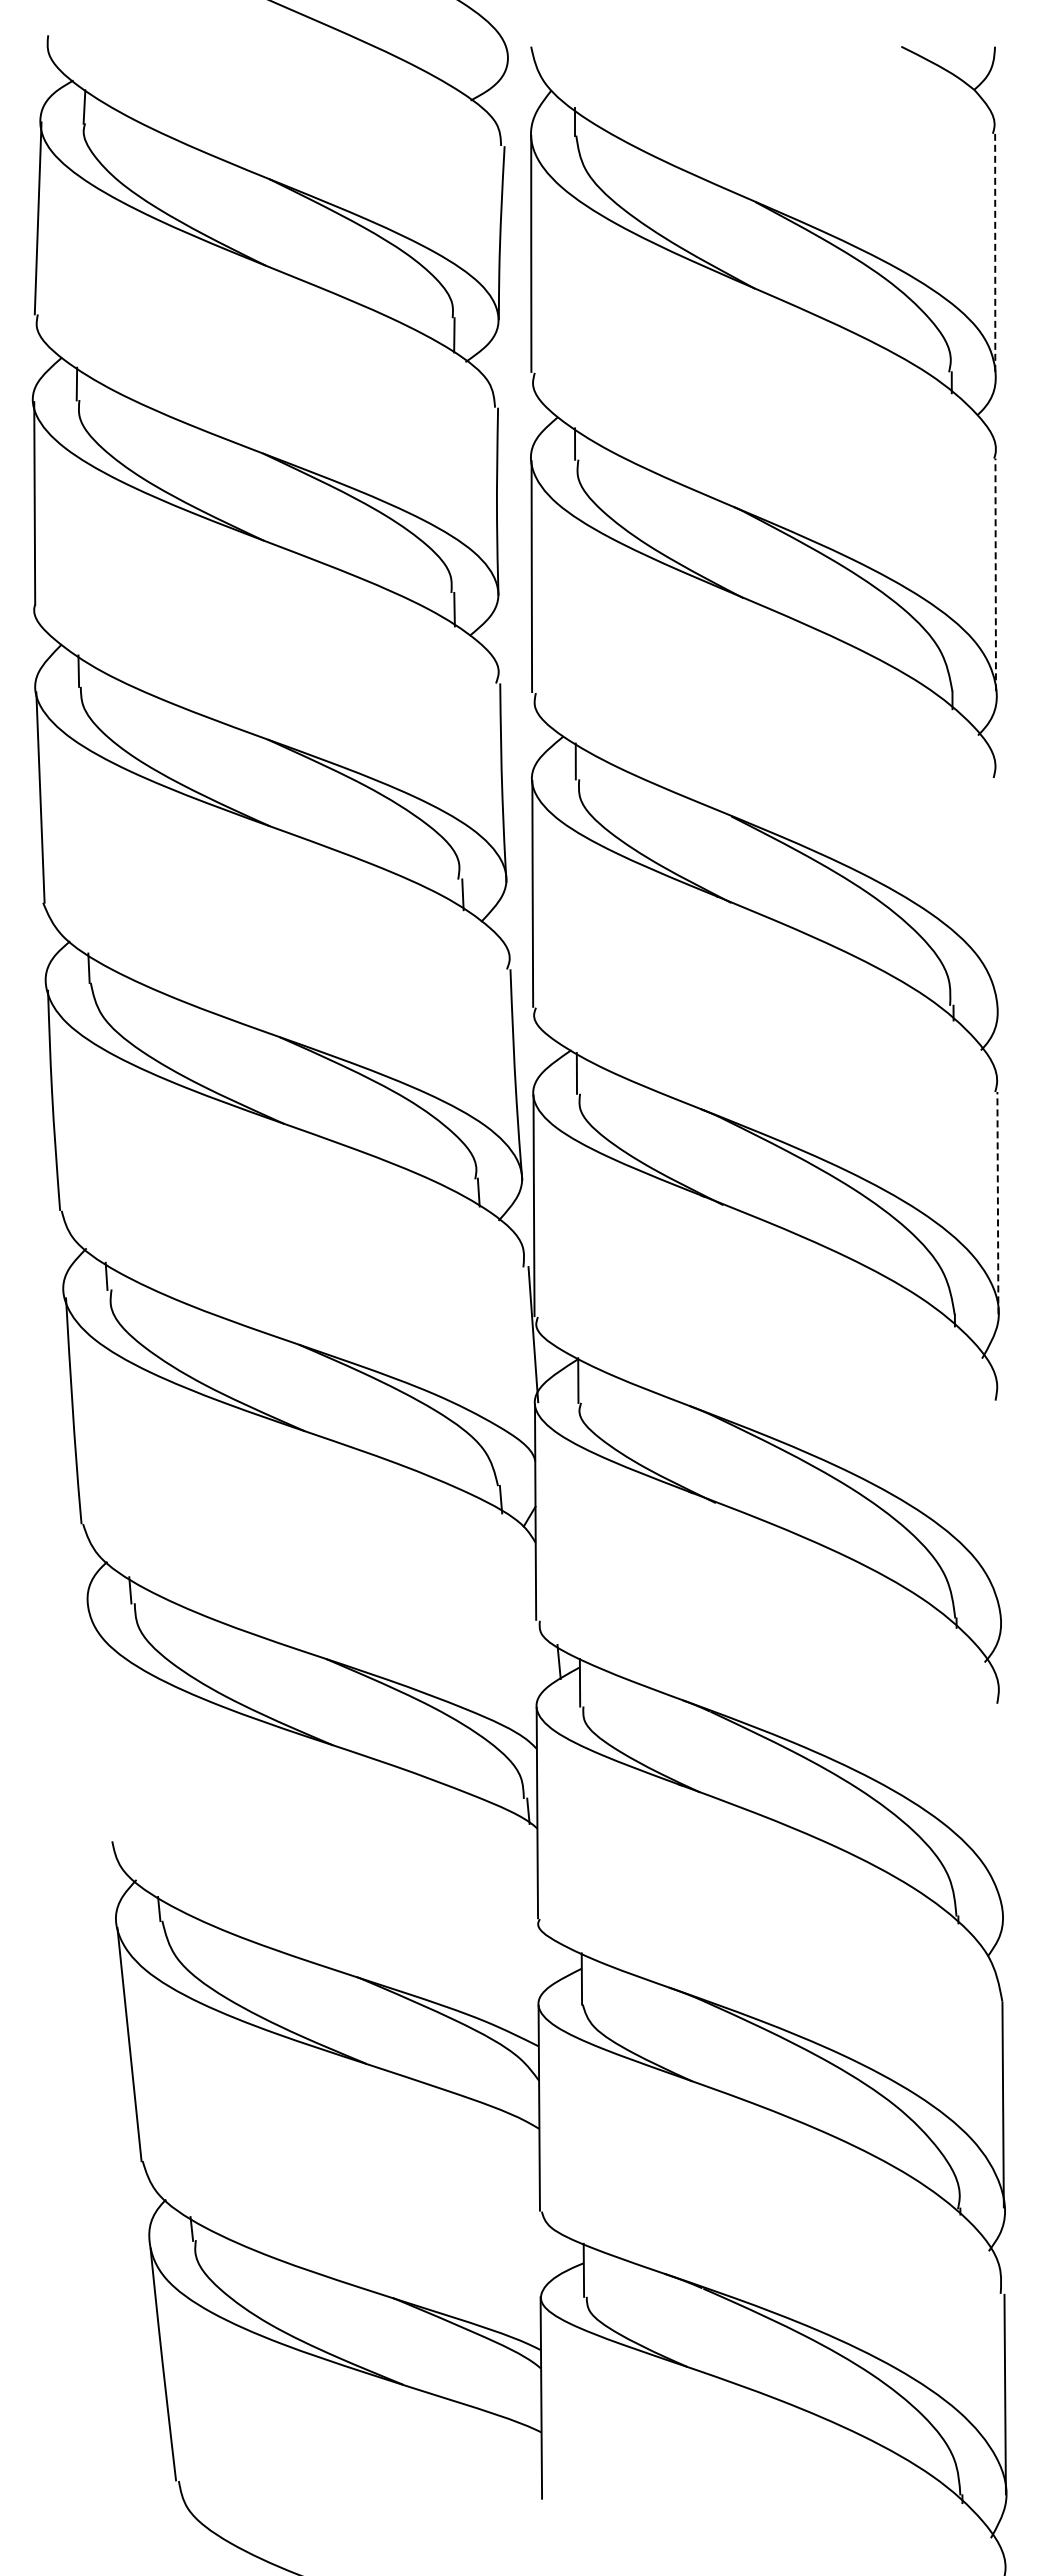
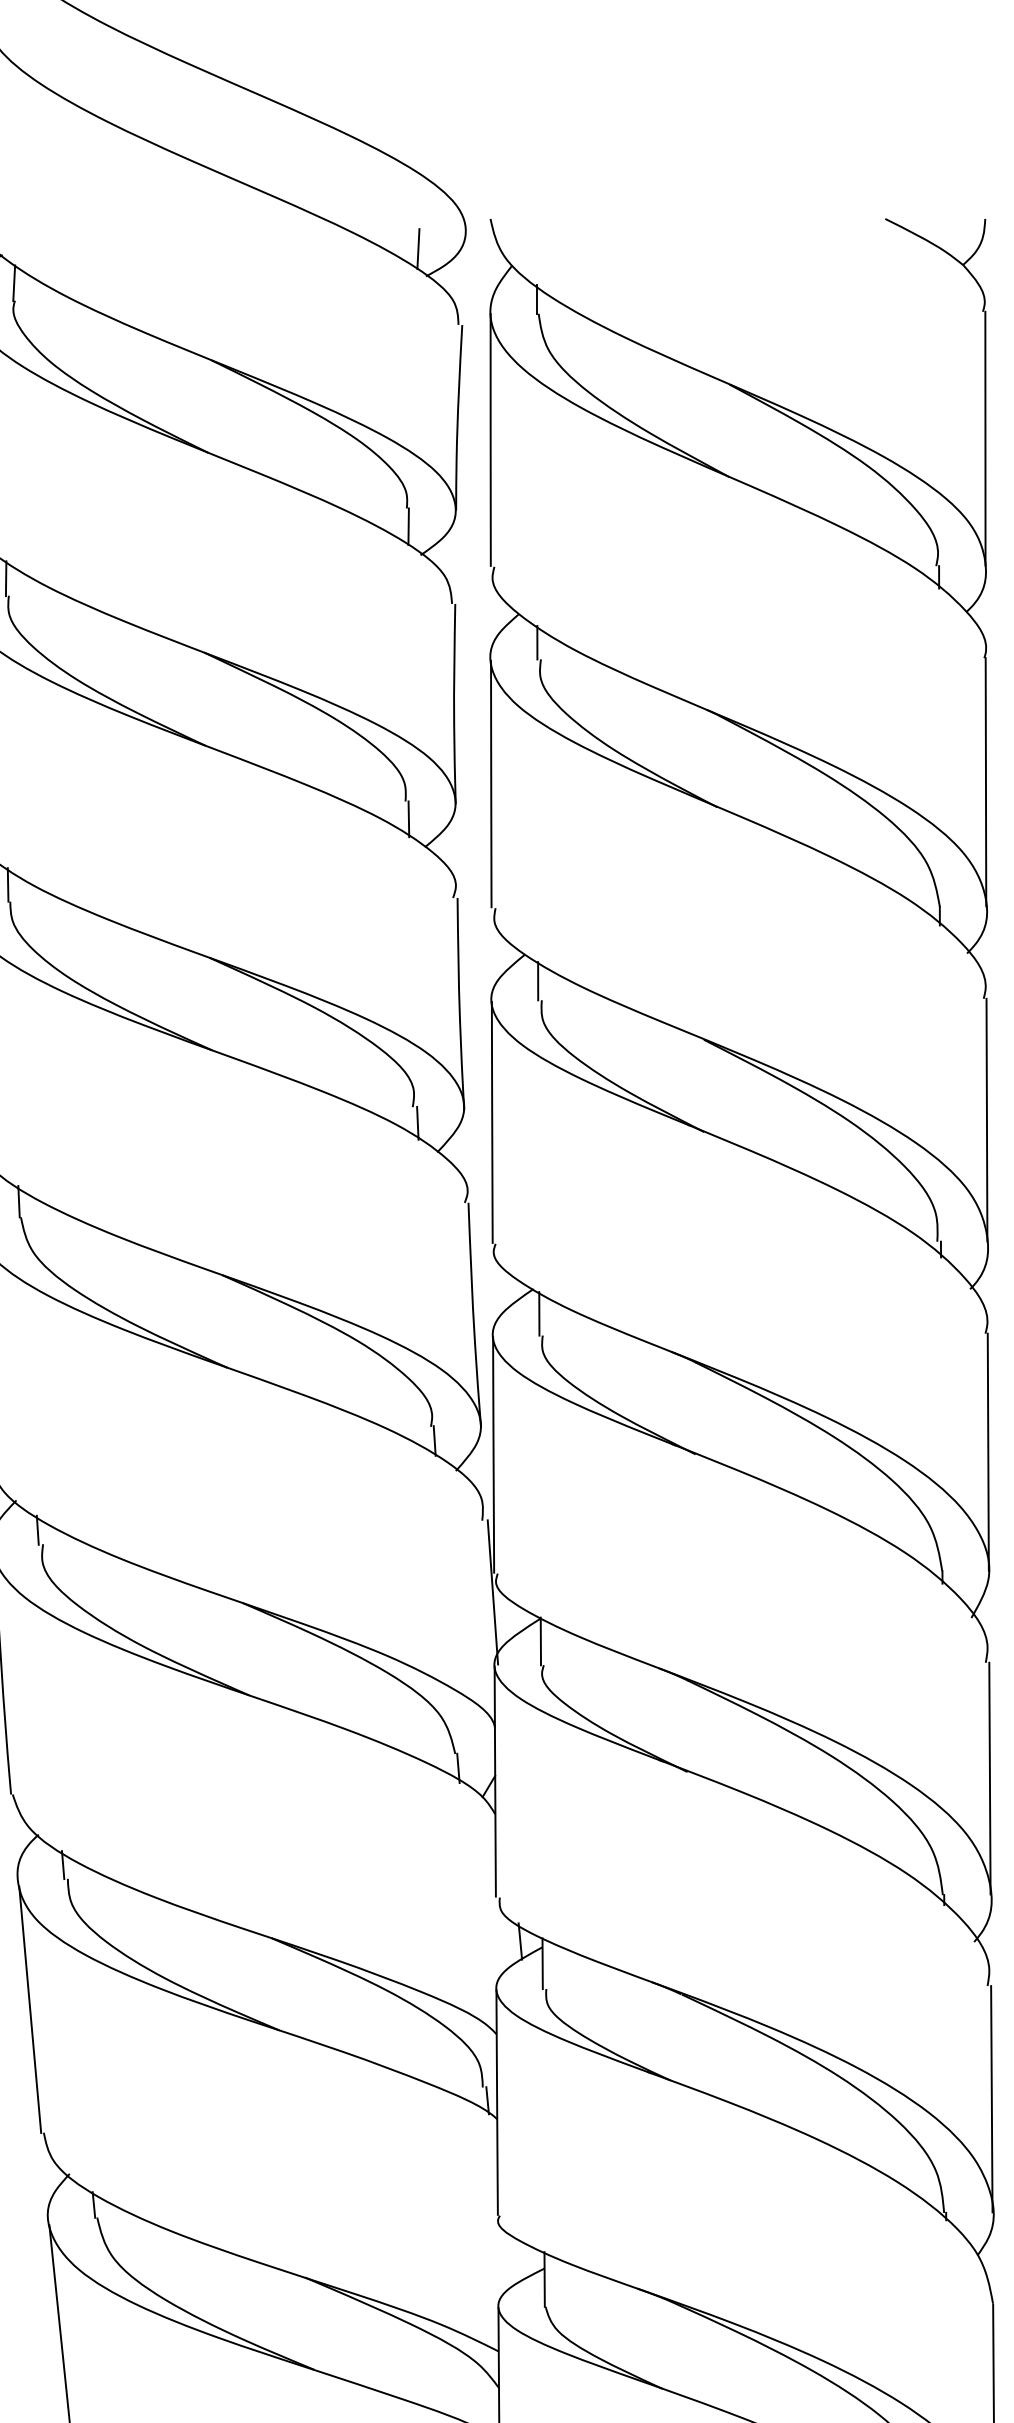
line: (463, 74) -> (418, 248), added
line: (995, 252) -> (985, 438), dashed -> solid
line: (995, 574) -> (985, 781), dashed -> solid
line: (996, 891) -> (986, 1119), added
line: (997, 1202) -> (987, 1451), dashed -> solid
line: (999, 1508) -> (989, 1777), added
line: (99, 1725) -> (30, 2009), added
line: (1000, 1809) -> (991, 2098), added

